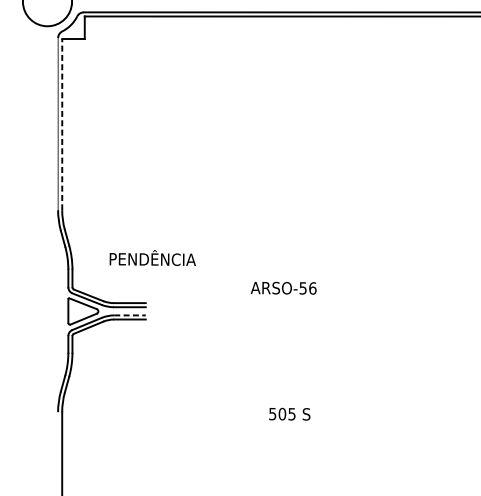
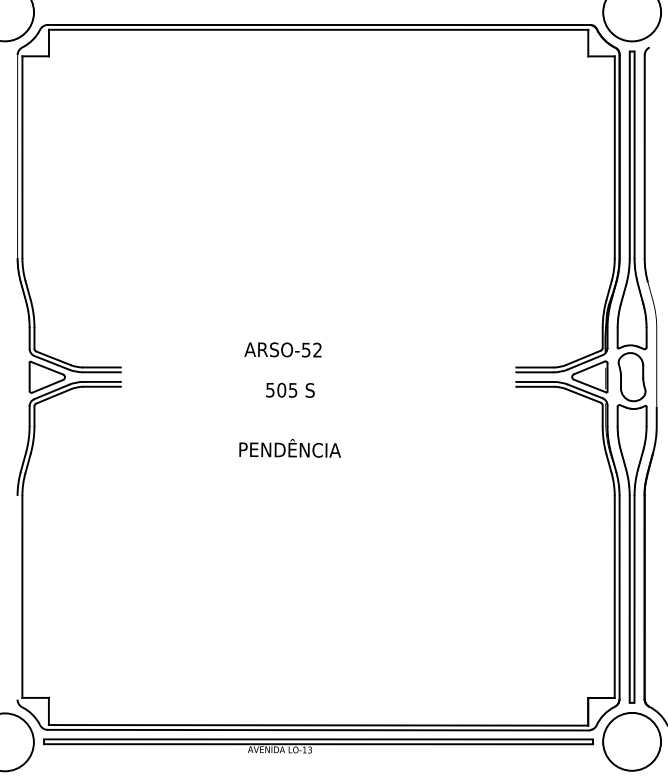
line: (62, 124) -> (22, 157), dashed -> solid
text: (152, 258) -> (289, 448), moved
text: (312, 287) -> (317, 349), ARSO-56 -> ARSO-52
line: (130, 315) -> (102, 381), dashed -> solid
text: (289, 413) -> (290, 389), moved

